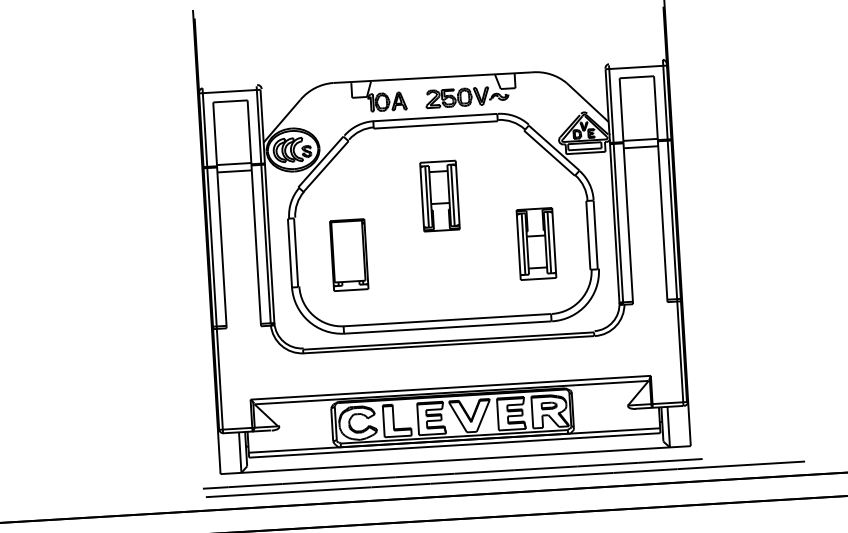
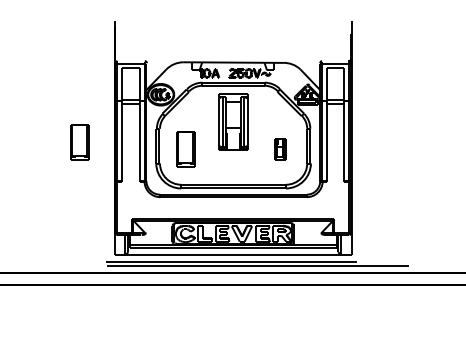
part: (438, 196) -> (232, 122), size x1.6
part: (534, 244) -> (279, 149), size x0.6
part: (137, 254) -> (79, 142), added

